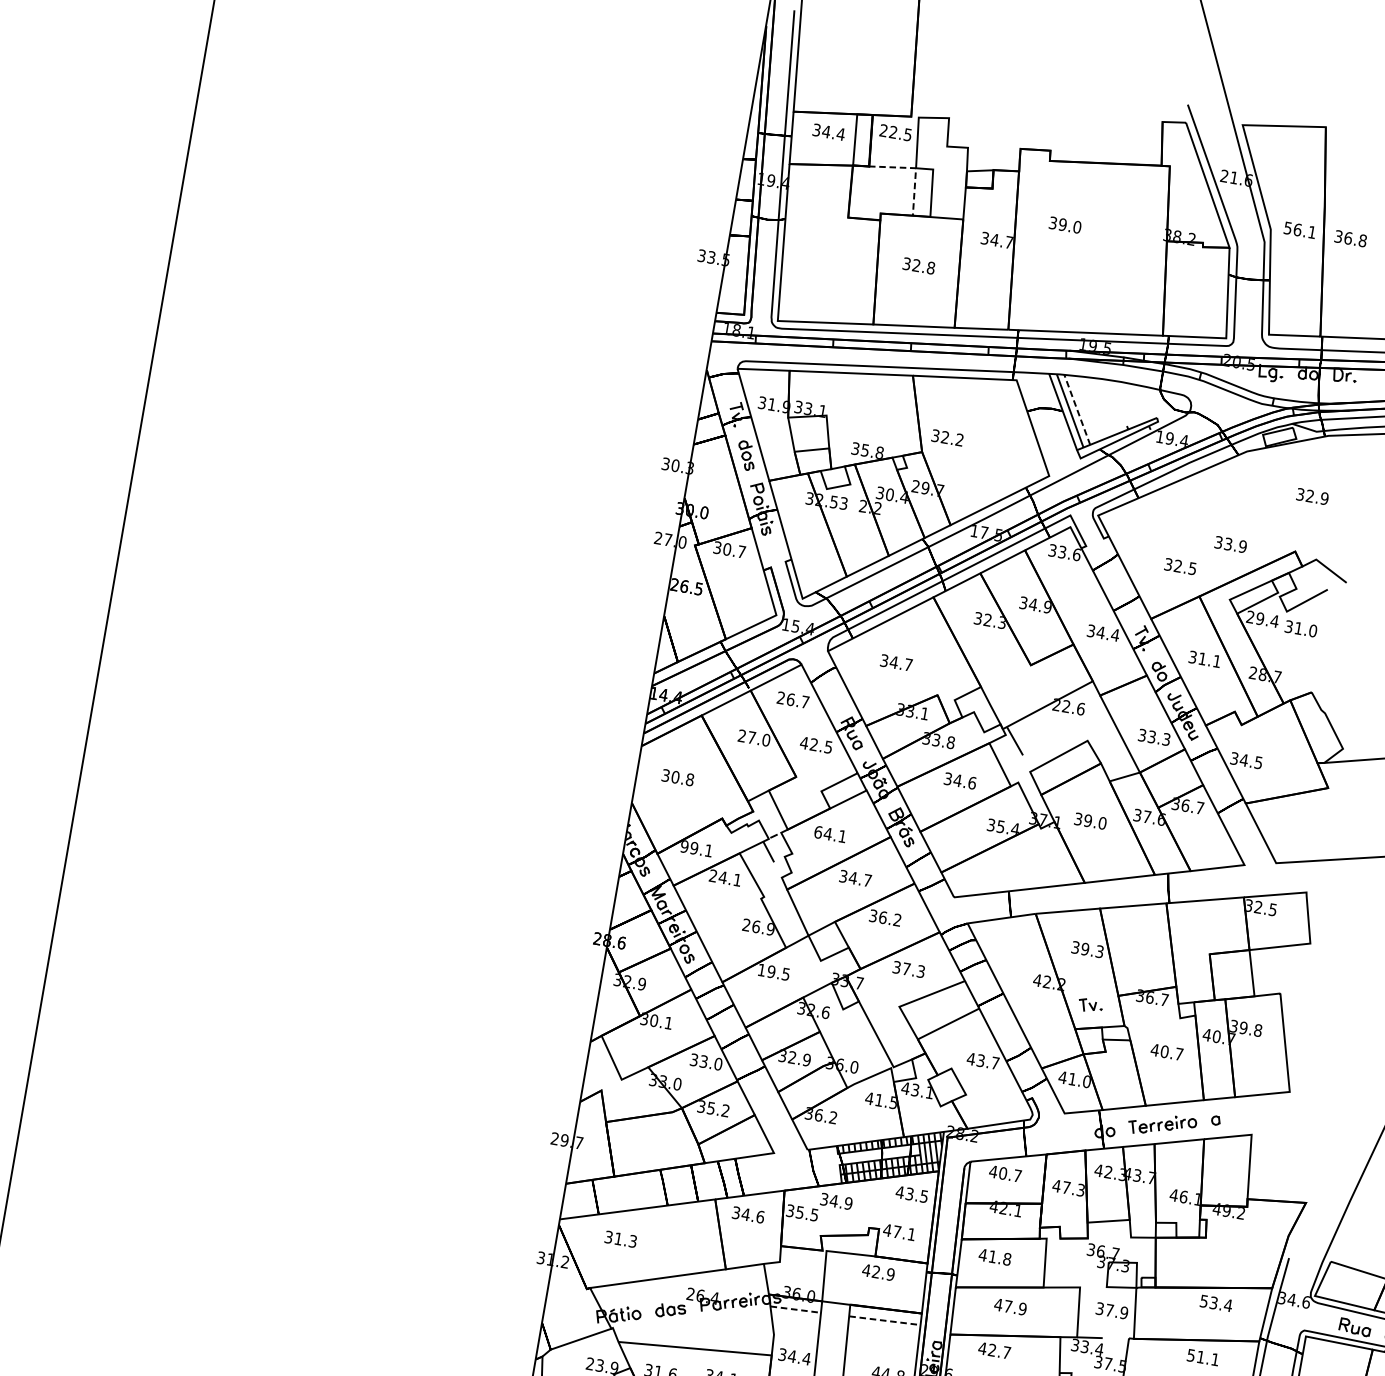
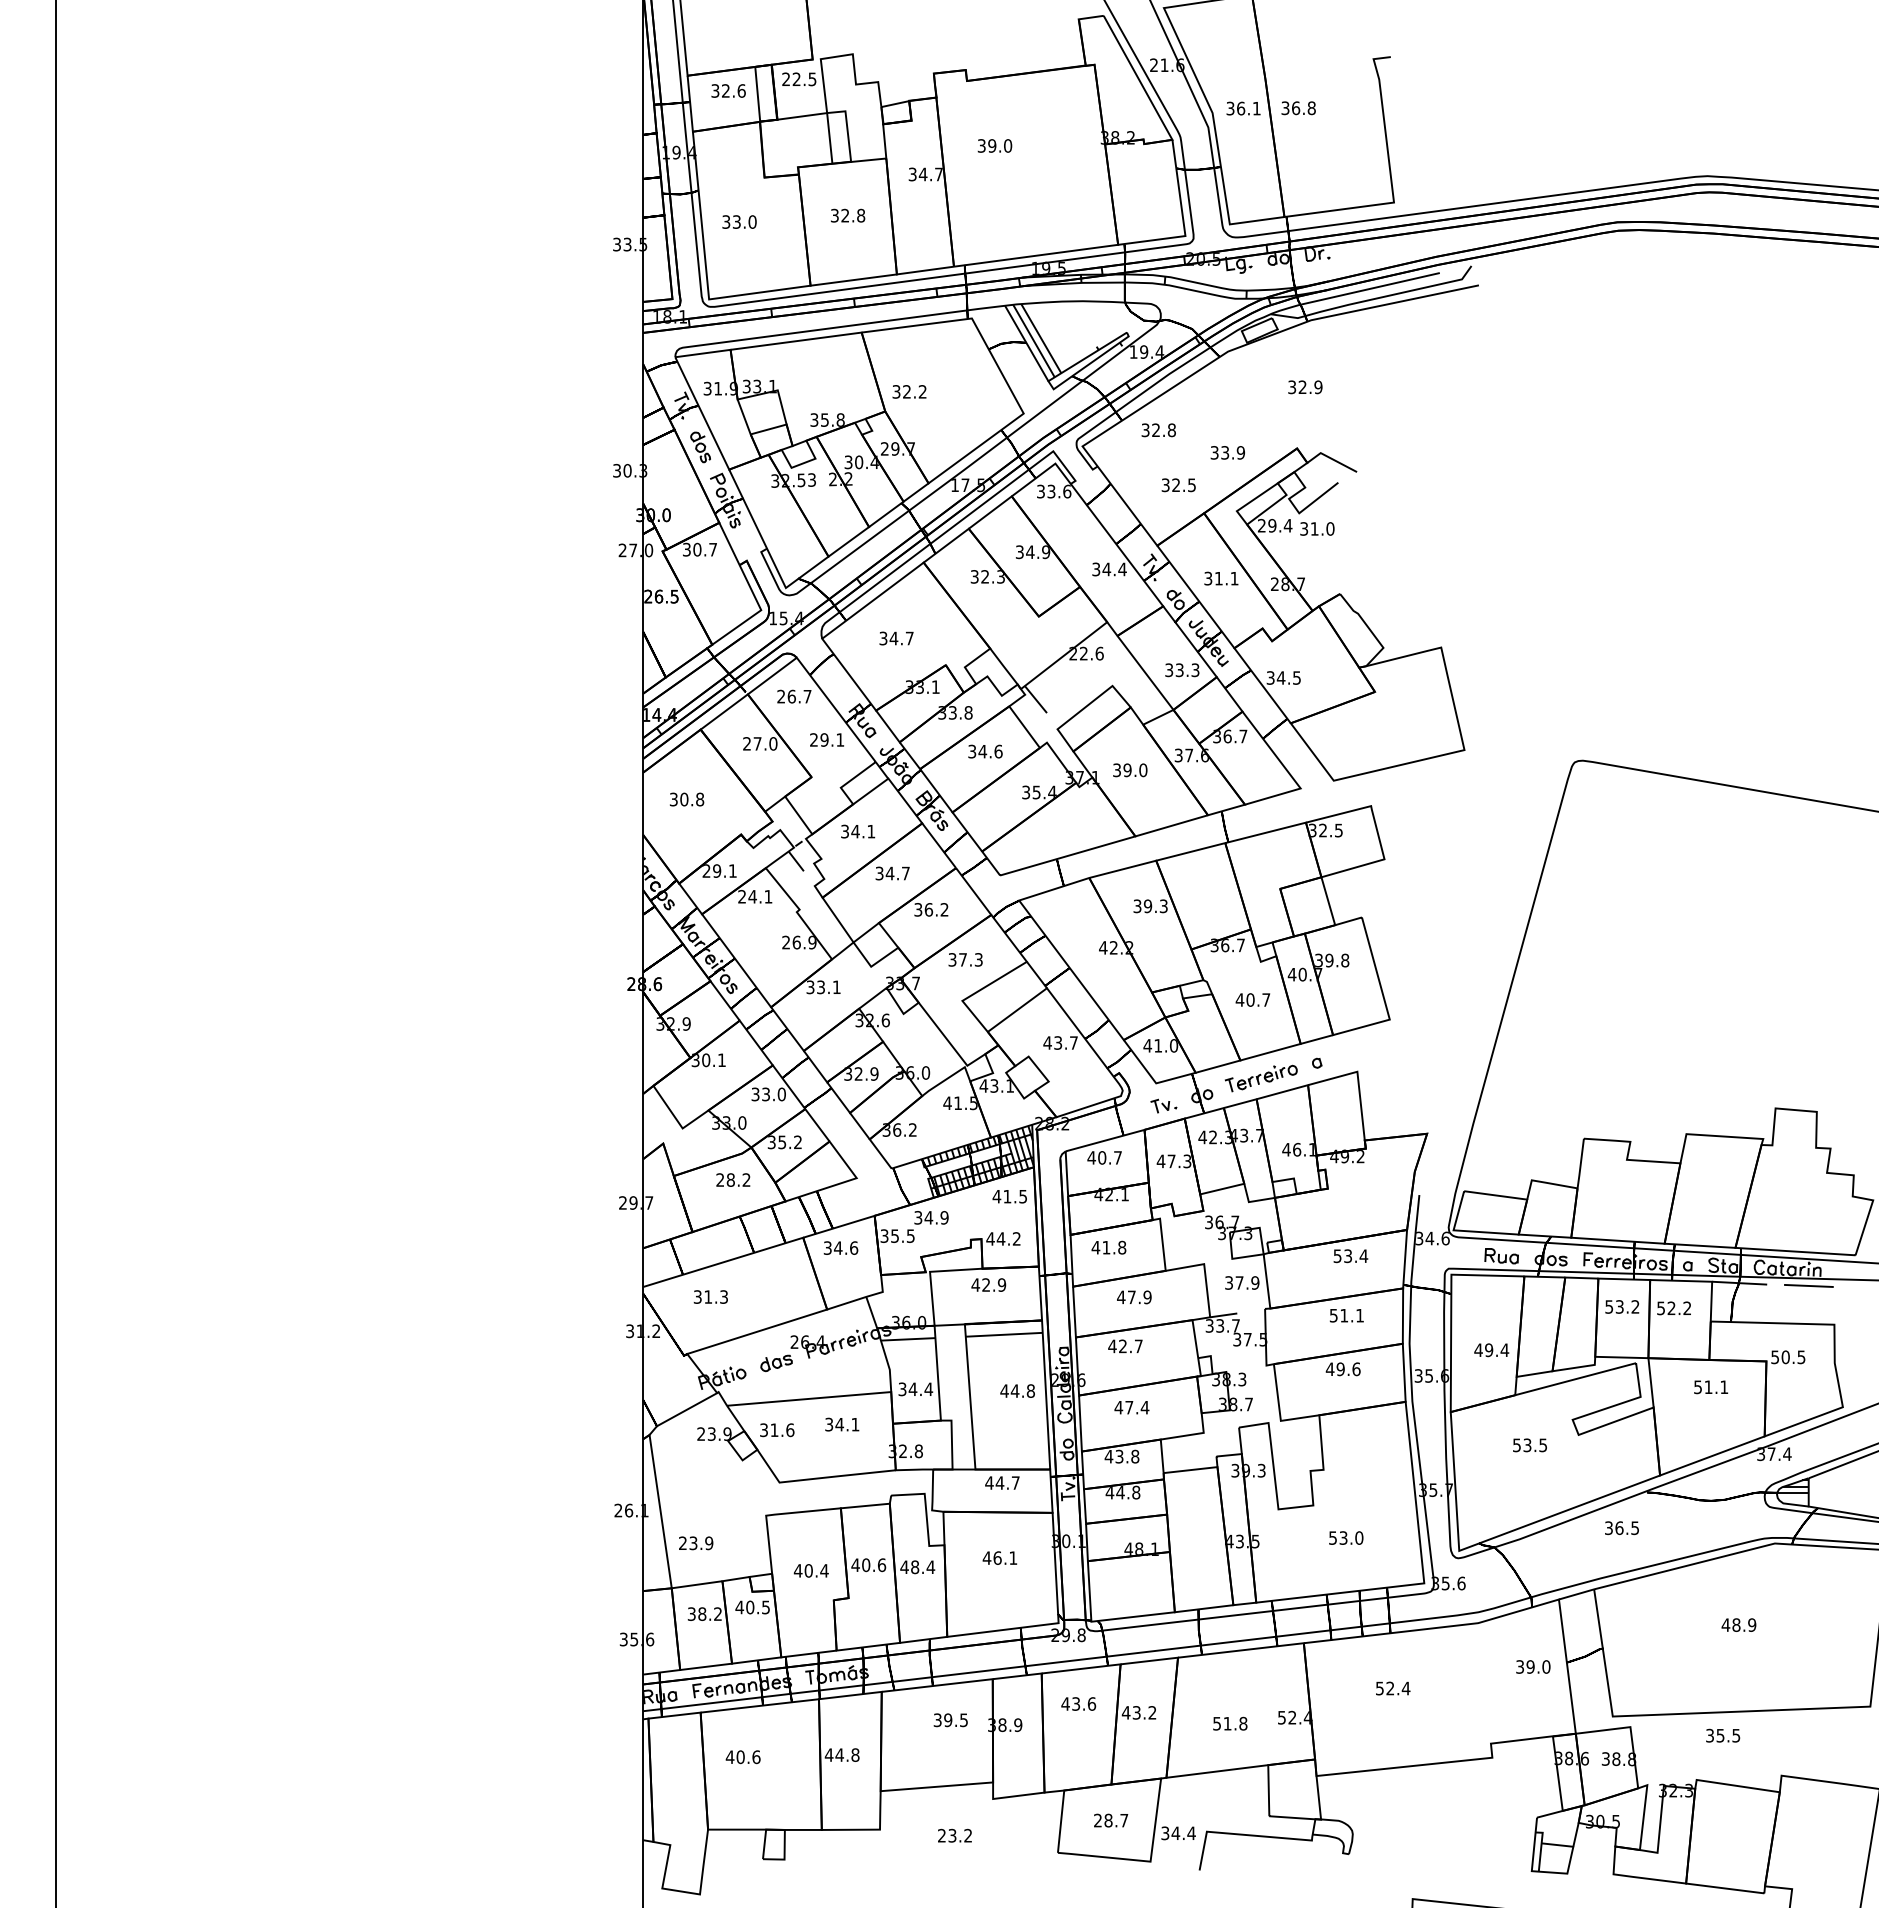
text: (833, 132) -> (733, 90), 34.4 -> 32.6
line: (916, 168) -> (827, 113), dashed -> solid
text: (1288, 227) -> (1230, 107), 56.1 -> 36.1
part: (818, 254) -> (739, 221), added
line: (1077, 409) -> (1041, 338), dashed -> solid
part: (1170, 513) -> (1158, 430), added
text: (815, 744) -> (826, 739), 42.5 -> 29.1
text: (818, 832) -> (845, 831), 64.1 -> 34.1
text: (684, 847) -> (706, 871), 99.1 -> 29.1
text: (773, 972) -> (823, 987), 19.5 -> 33.1
part: (1090, 1005) -> (1163, 1105), moved
part: (660, 1134) -> (733, 1179), added
text: (909, 1193) -> (1007, 1196), 43.5 -> 41.5
text: (904, 1232) -> (1008, 1238), 47.1 -> 44.2
line: (796, 1309) -> (908, 1339), dashed -> solid
line: (885, 1320) -> (1004, 1334), dashed -> solid
text: (1099, 1348) -> (1235, 1325), 33.4 -> 33.7

